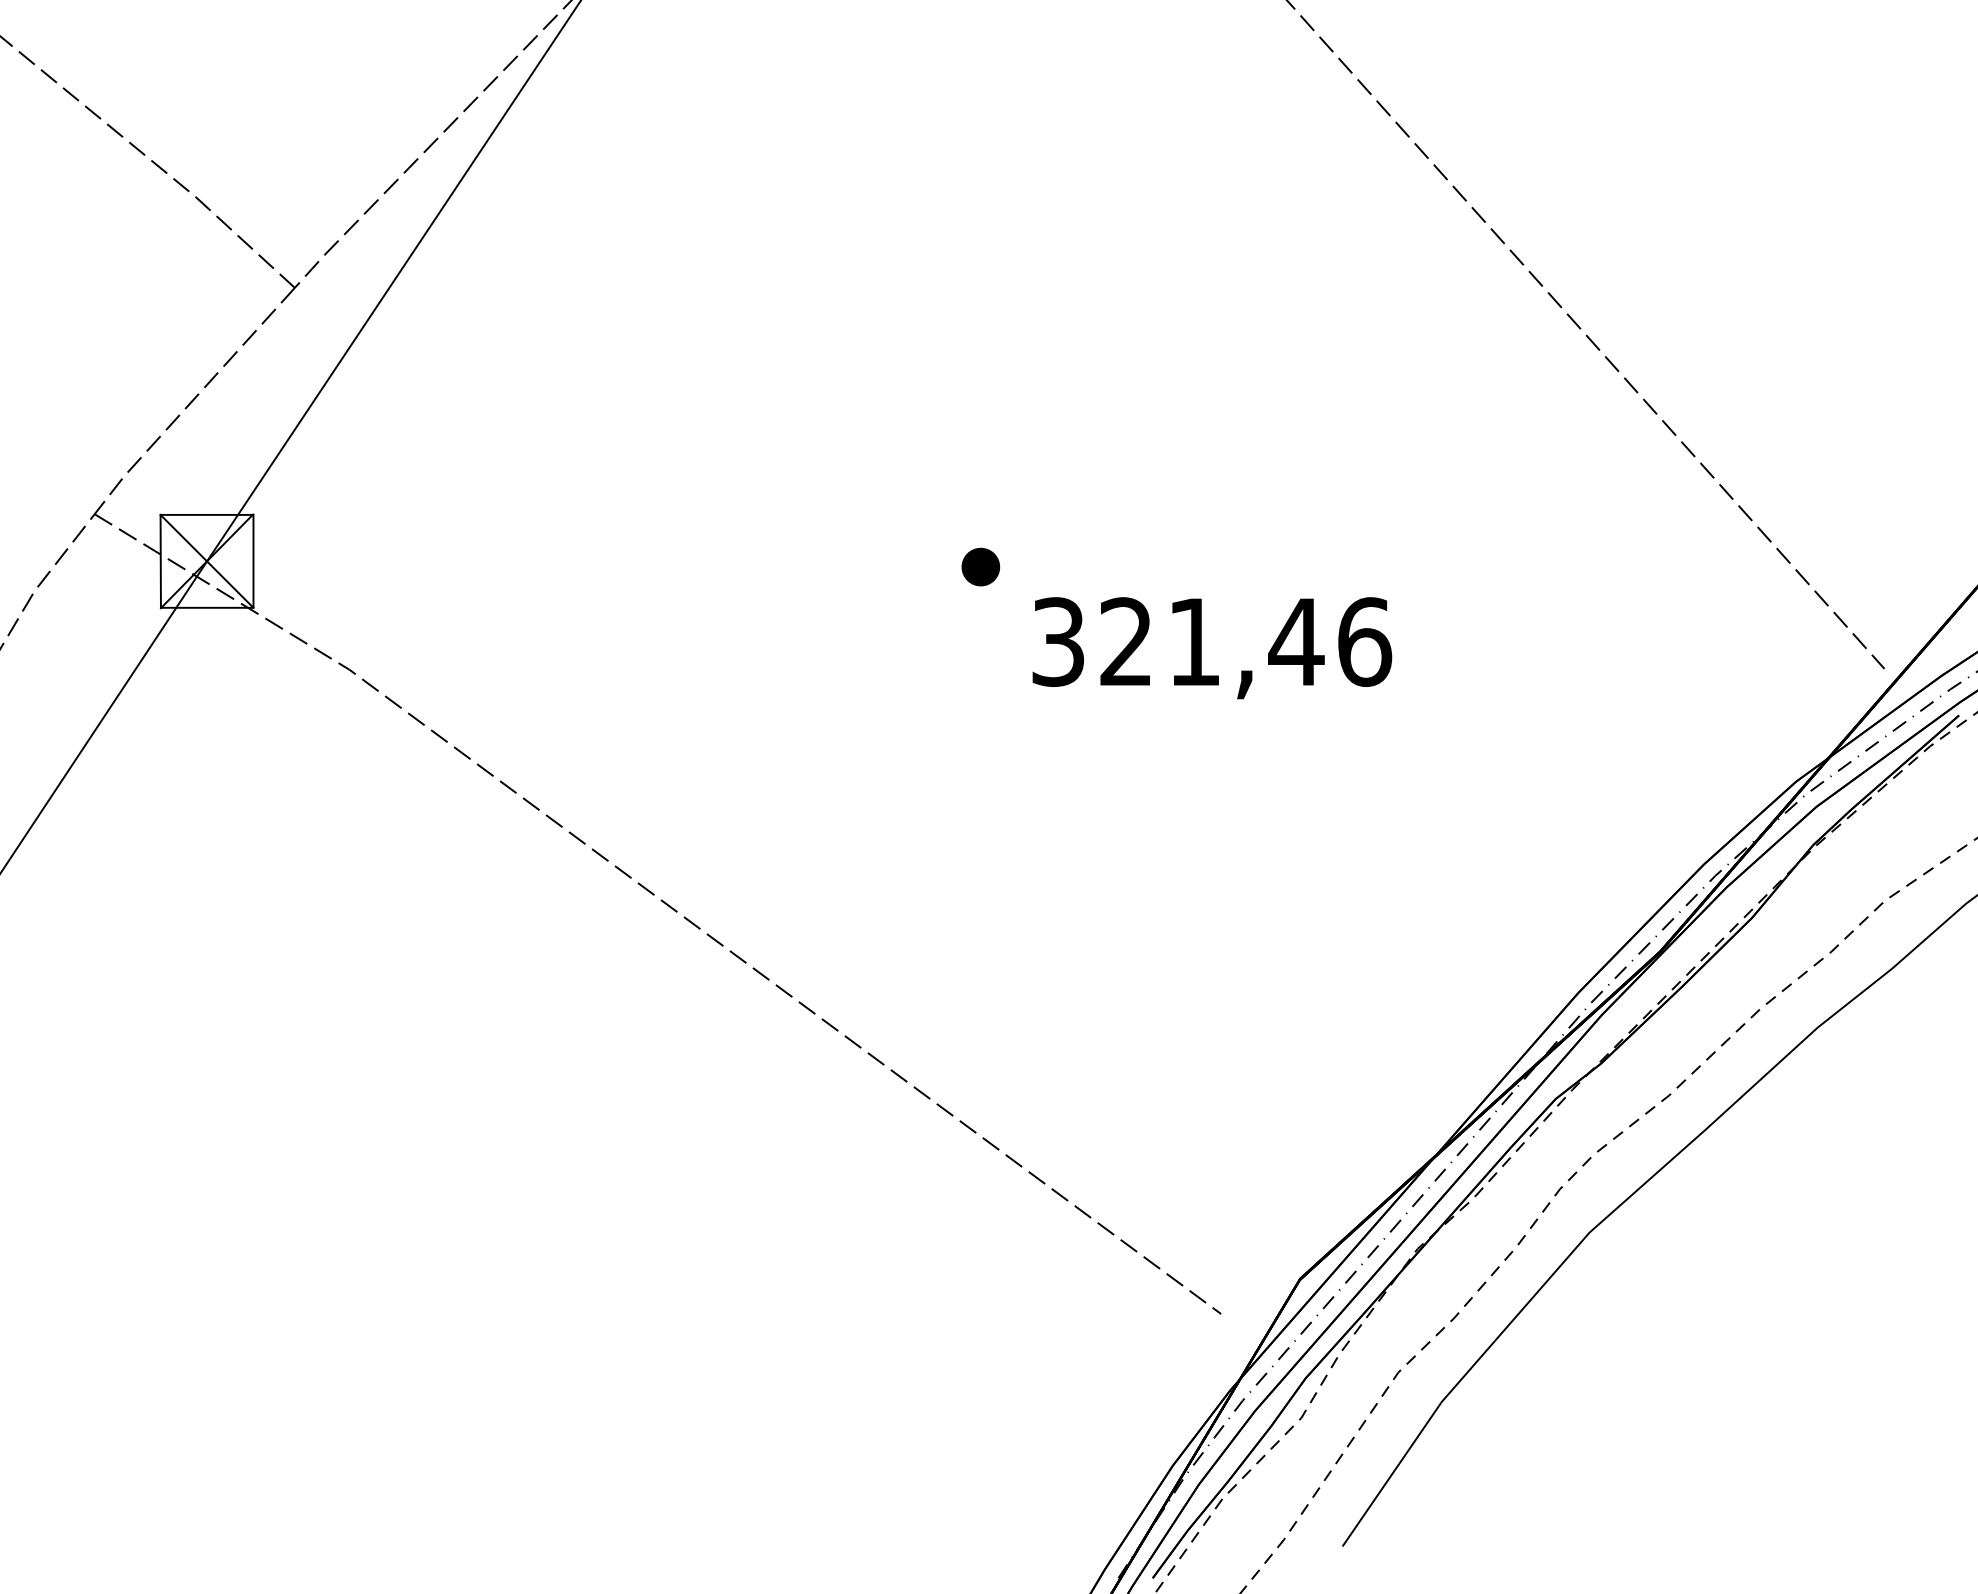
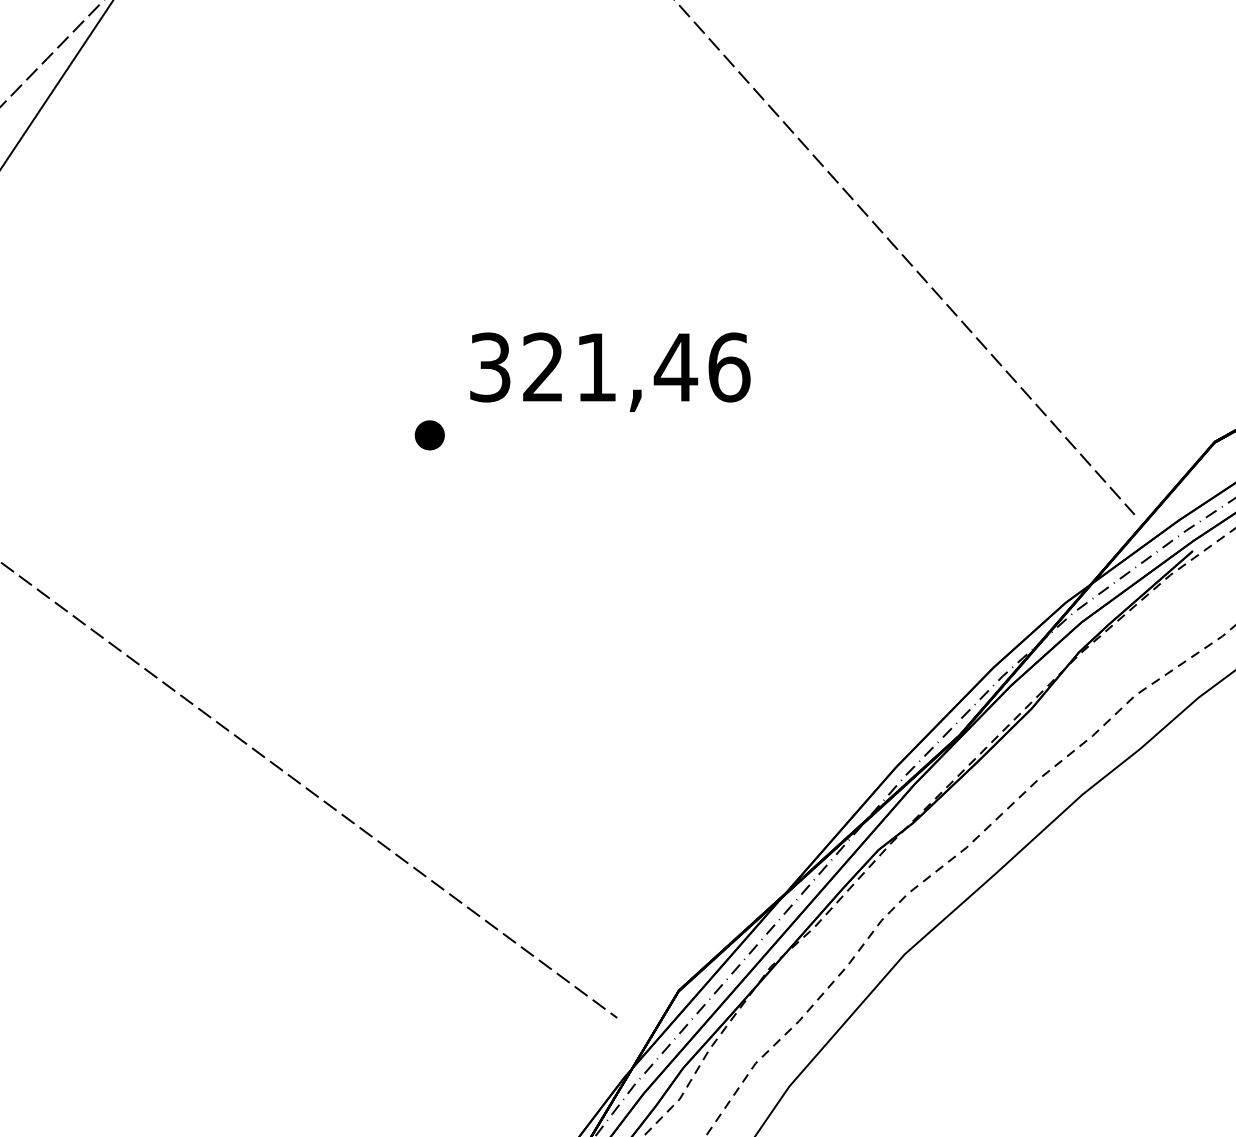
text: (1212, 648) -> (610, 372), moved

